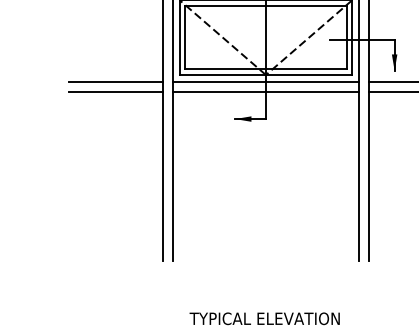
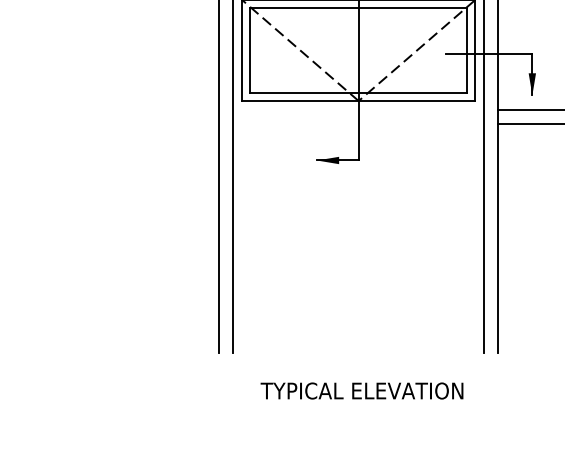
line: (115, 82) -> (155, 110), removed
line: (265, 82) -> (358, 110), removed
line: (115, 91) -> (155, 123), removed
line: (265, 91) -> (358, 123), removed
text: (264, 318) -> (361, 390), moved

